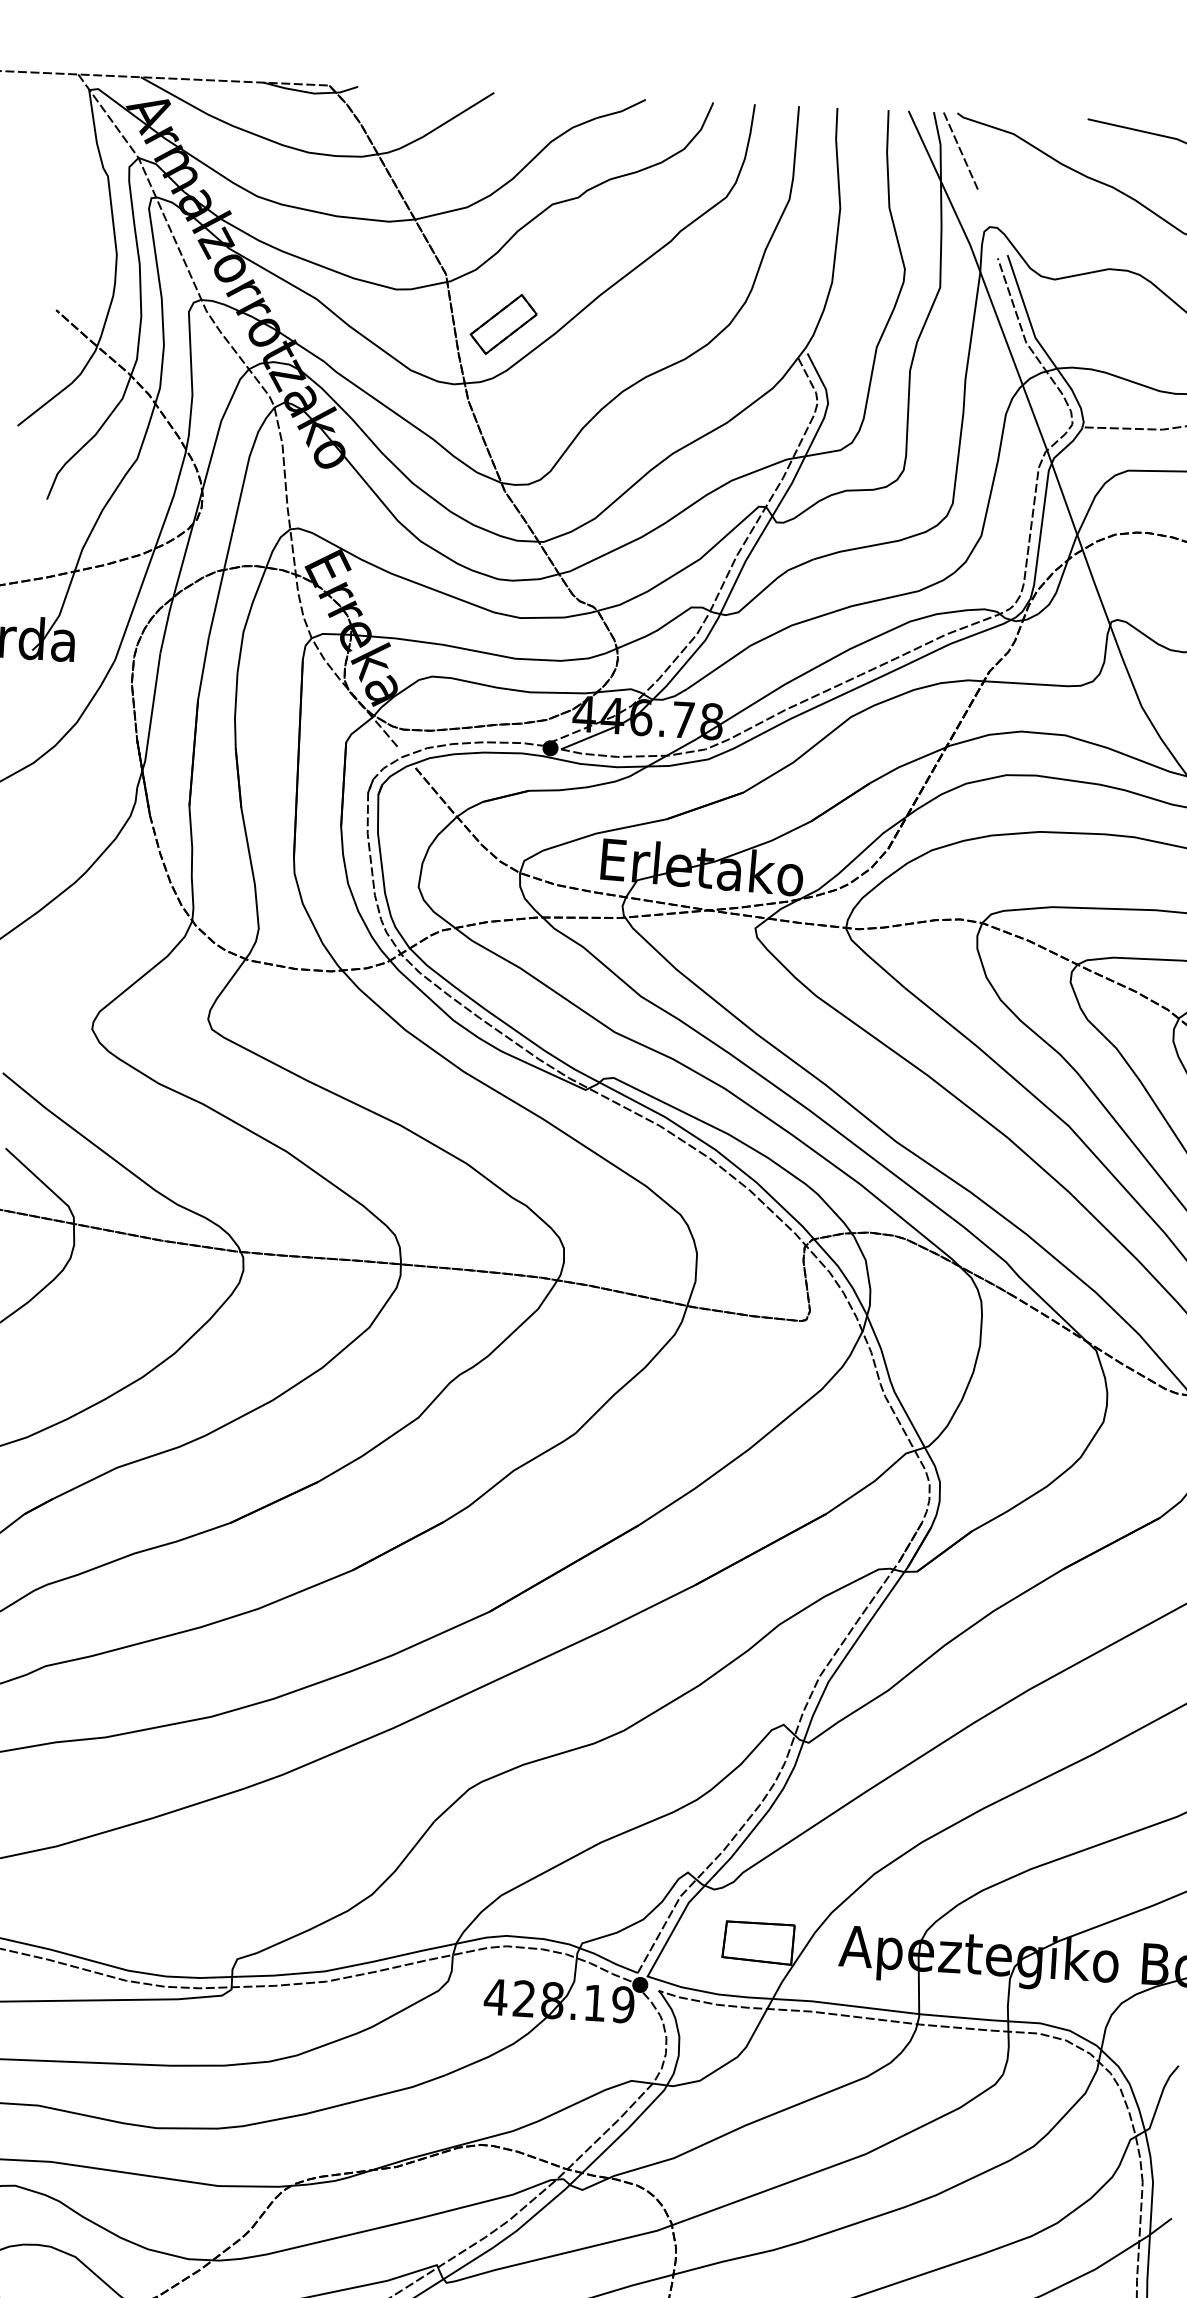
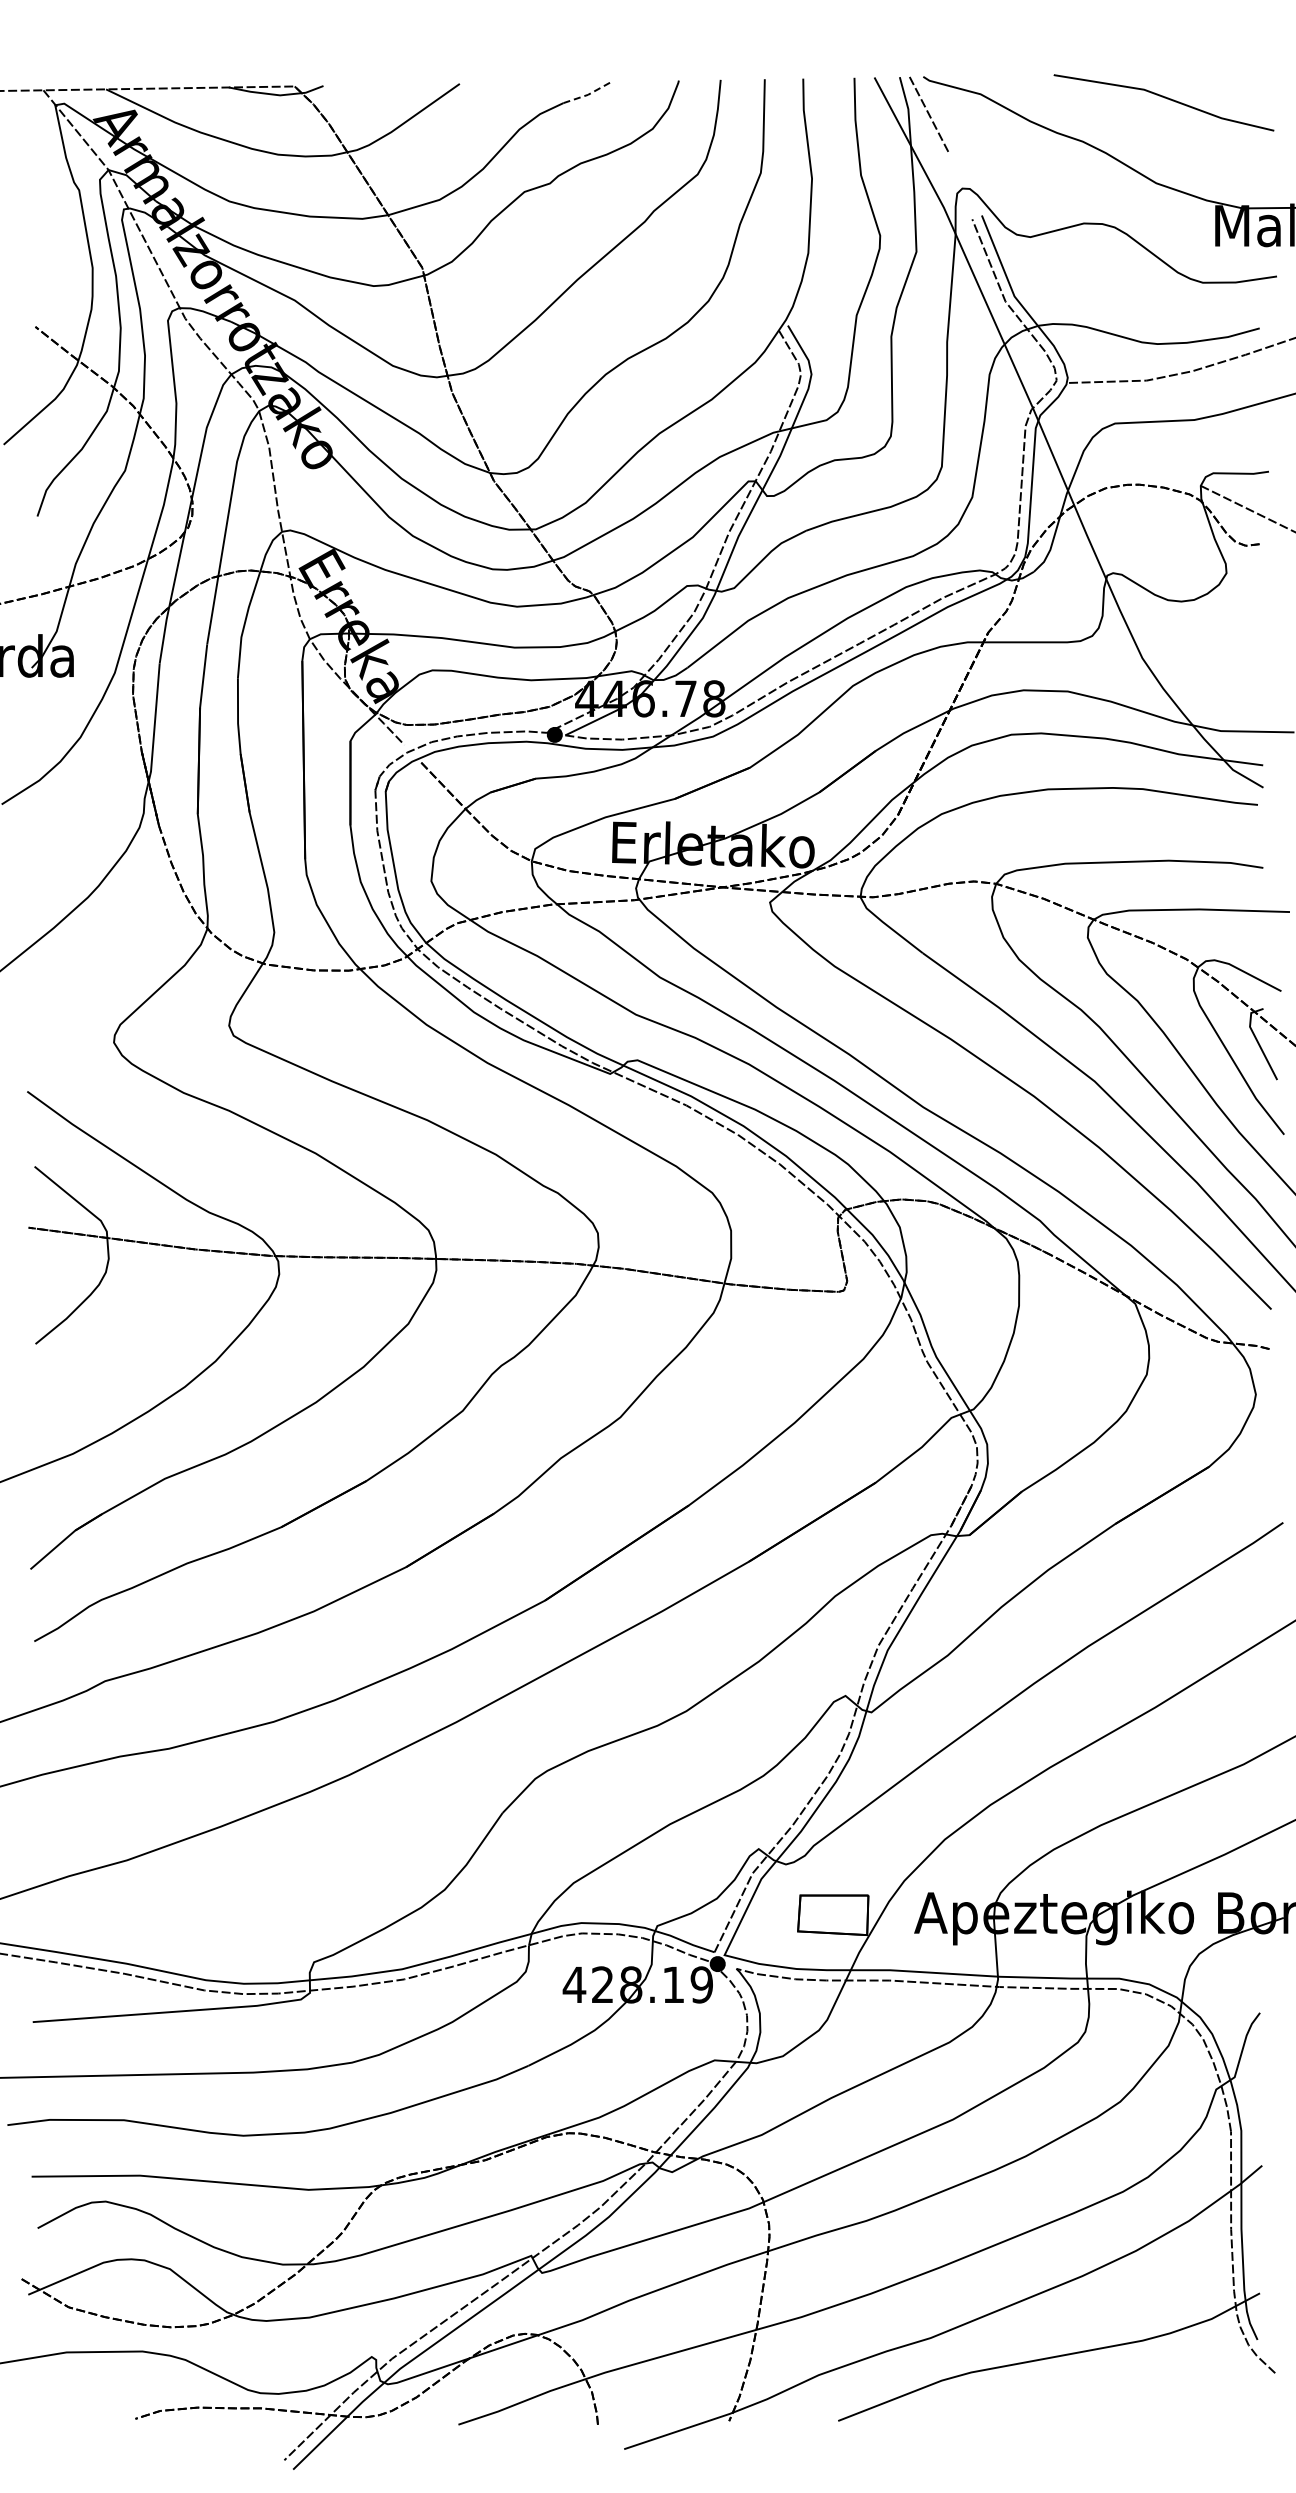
line: (622, 110) -> (588, 94), solid -> dashed
part: (503, 324) -> (482, 314), removed

